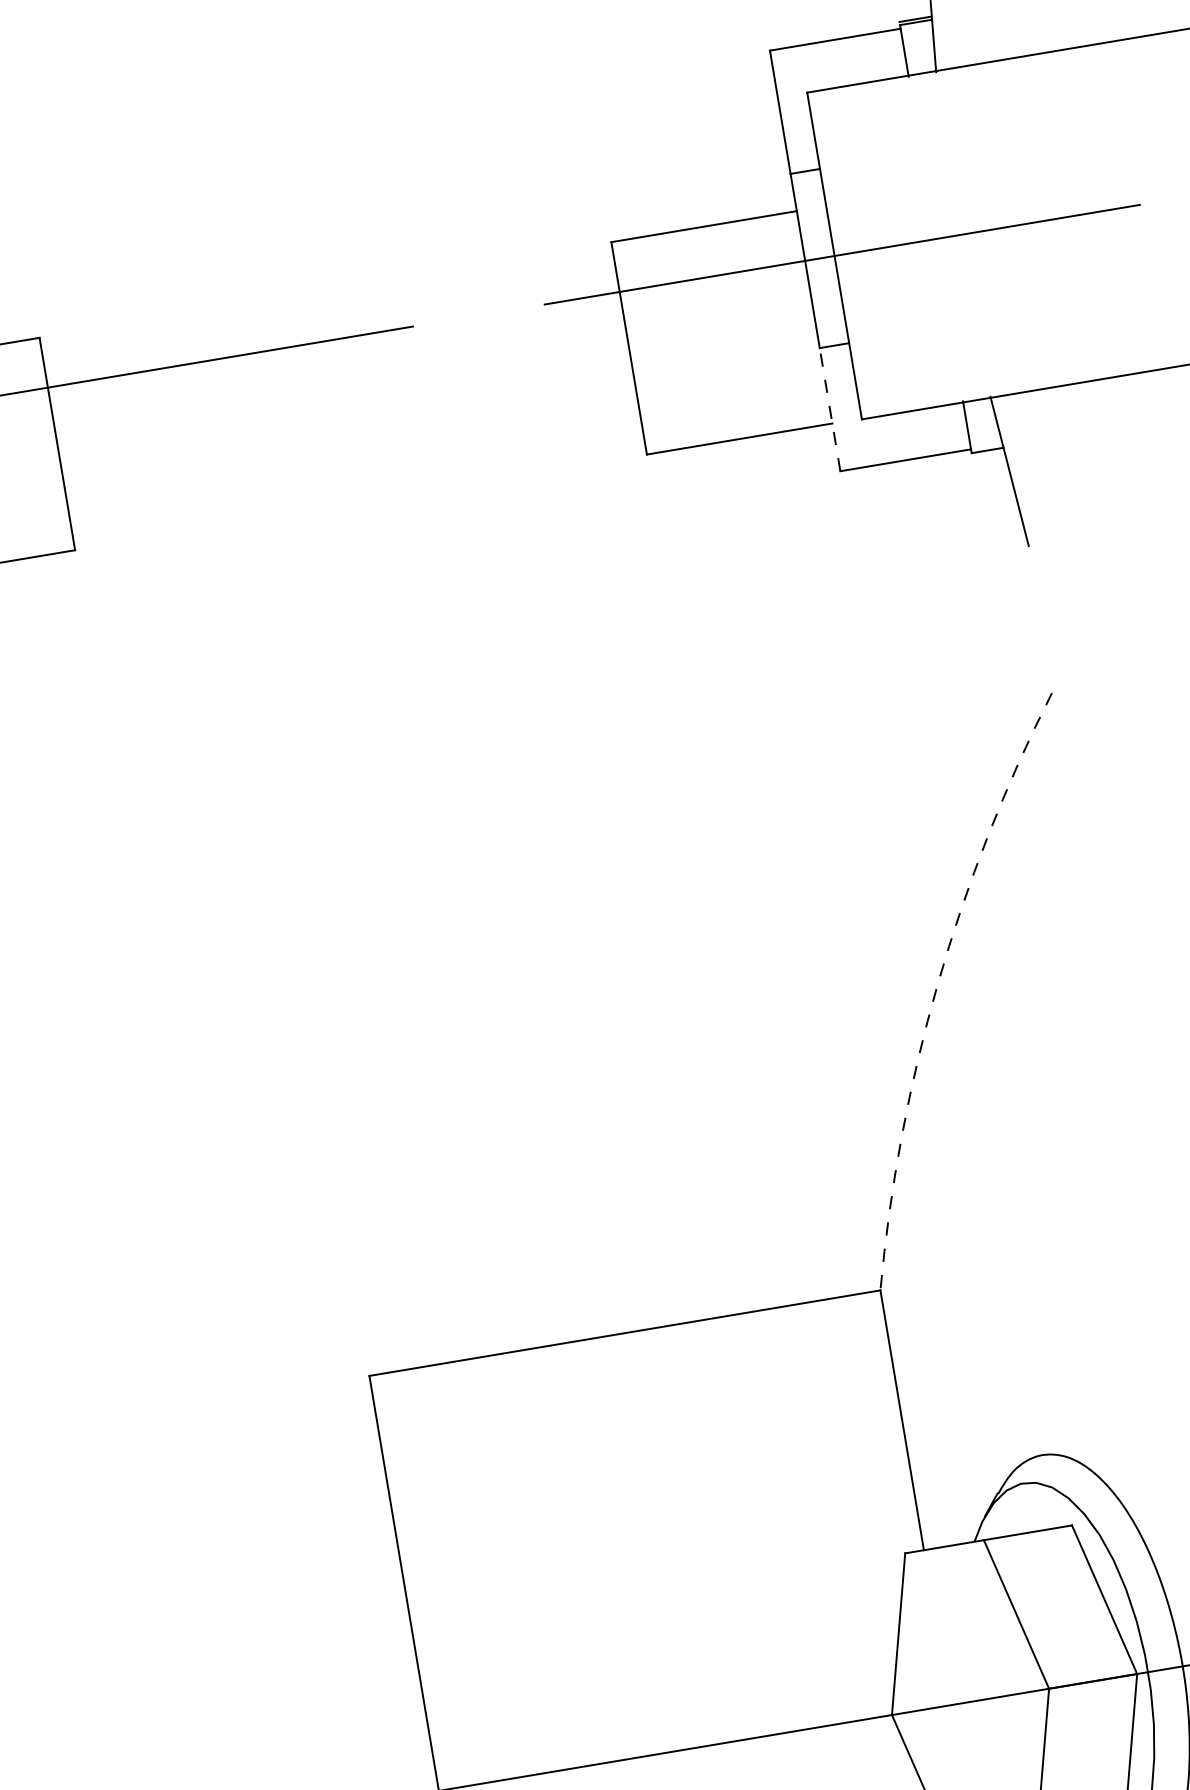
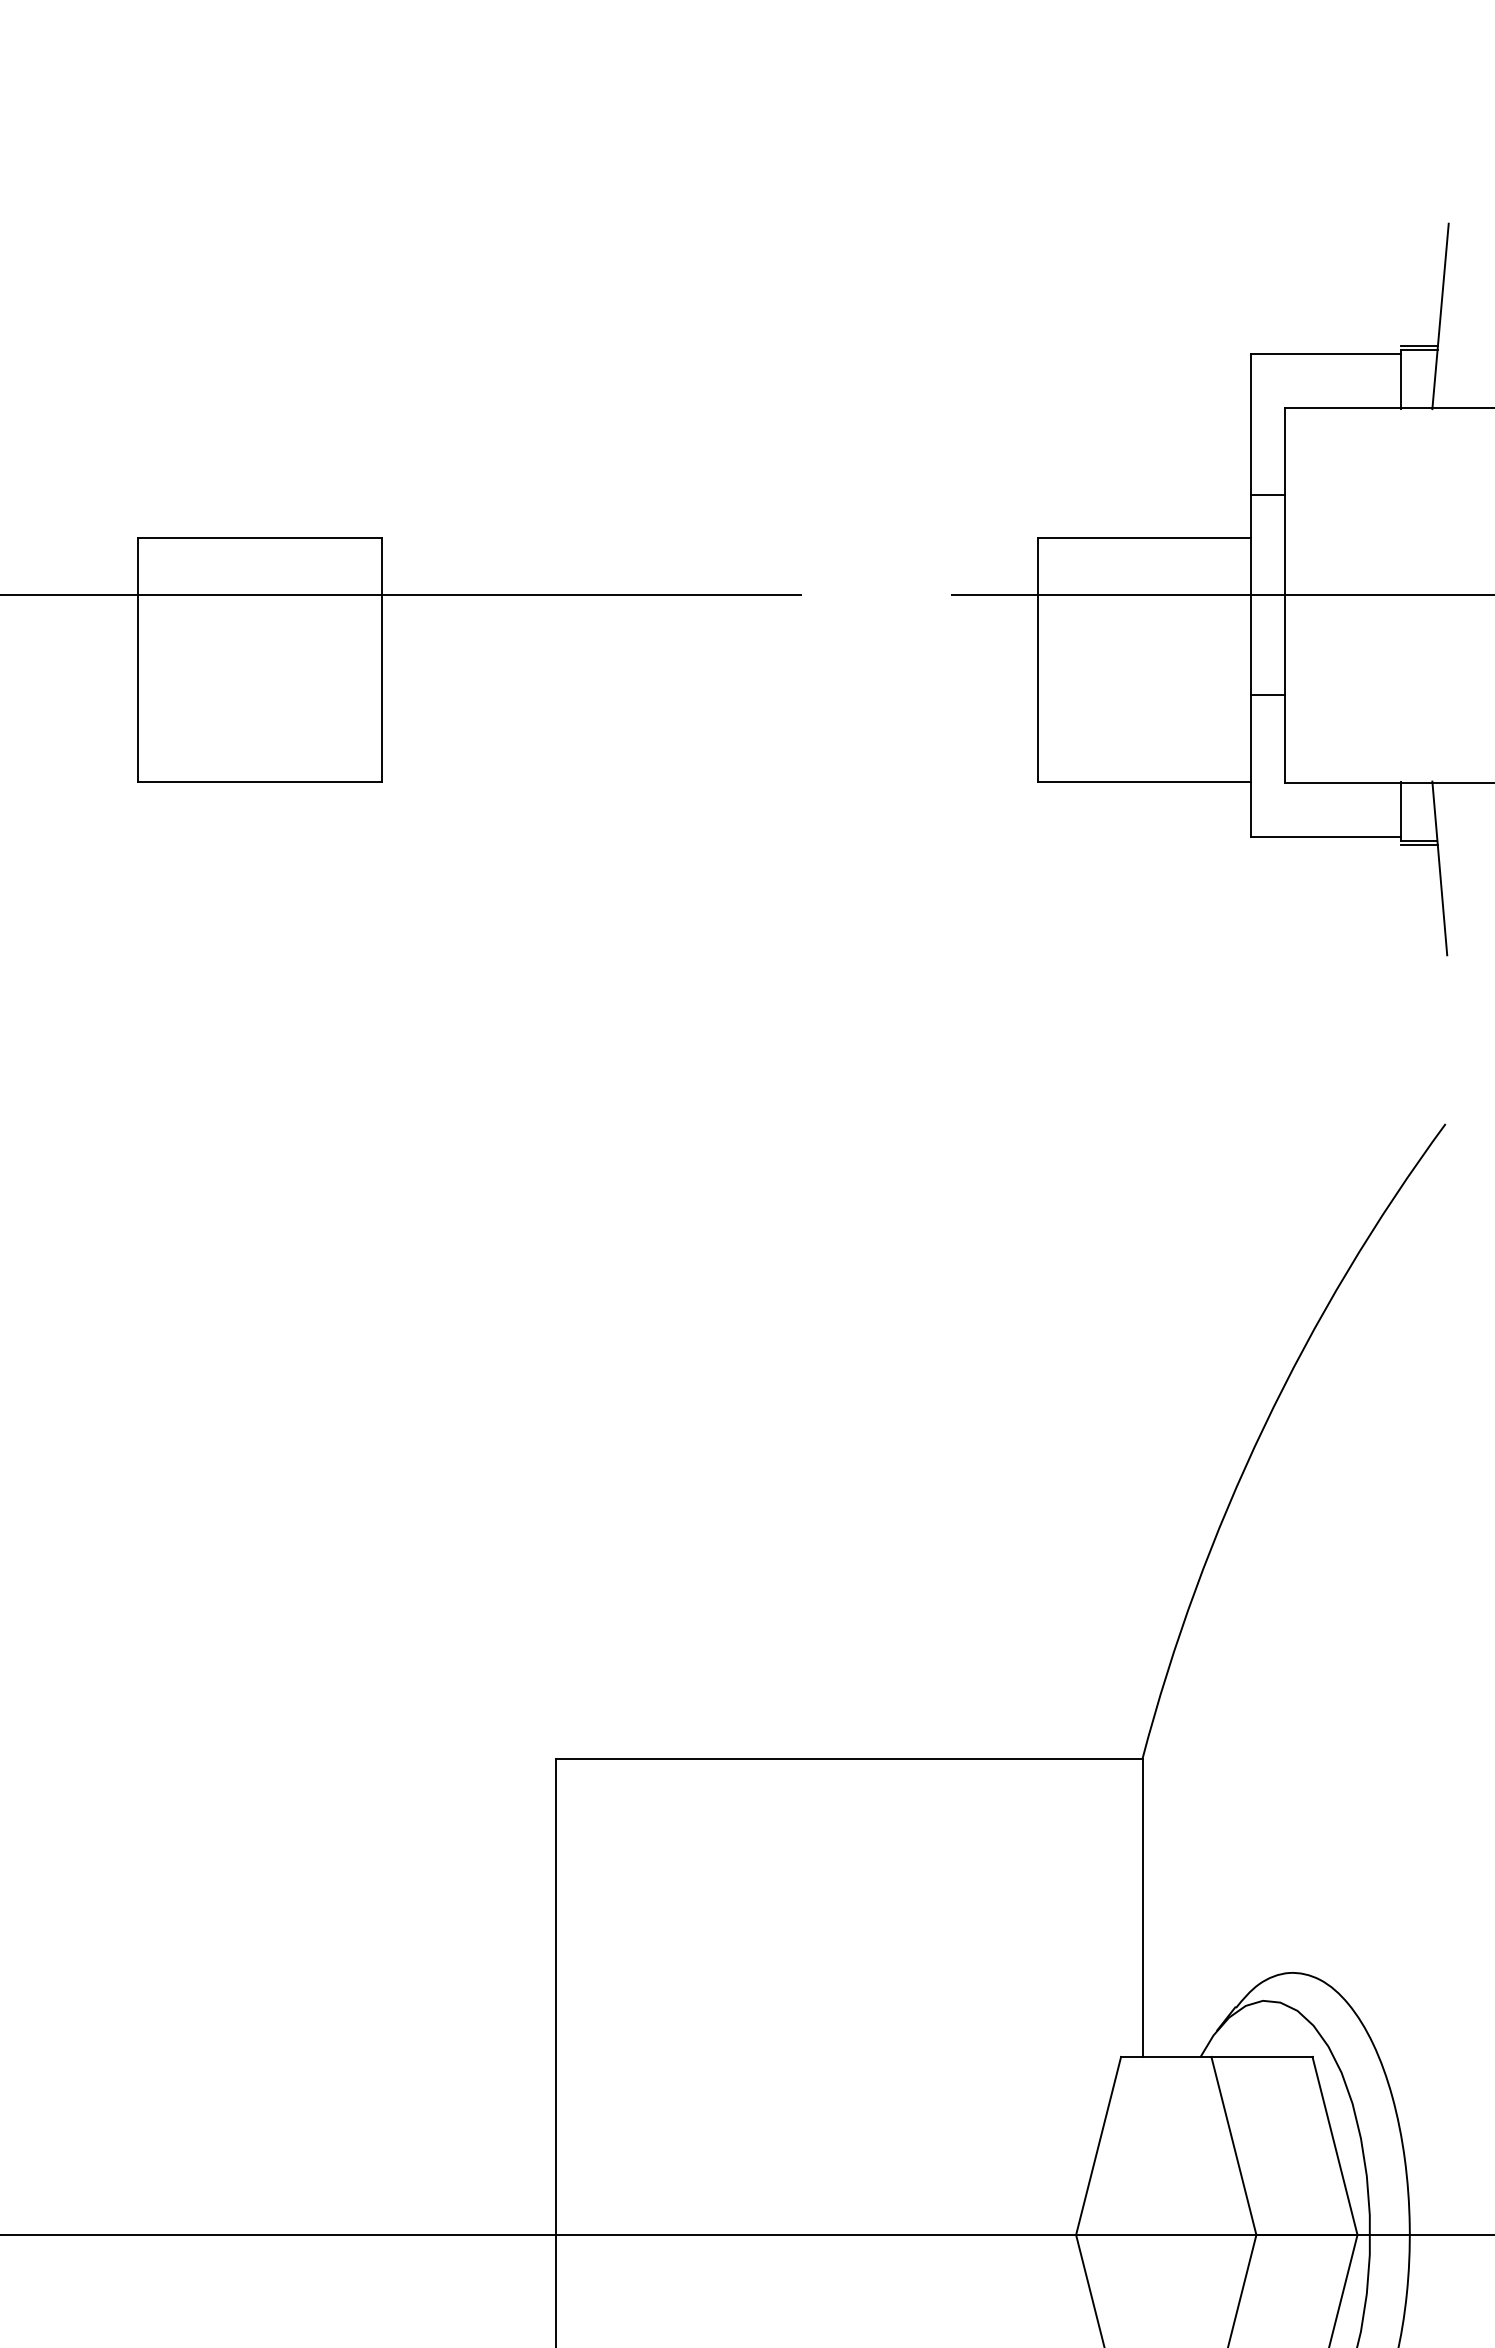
line: (829, 409) -> (1250, 765), dashed -> solid
line: (987, 453) -> (1418, 844), added
arc: (938, 984) -> (1264, 1427), dashed -> solid

